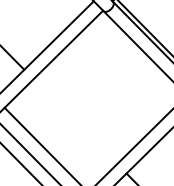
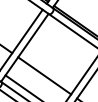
line: (75, 120) -> (44, 75), added

